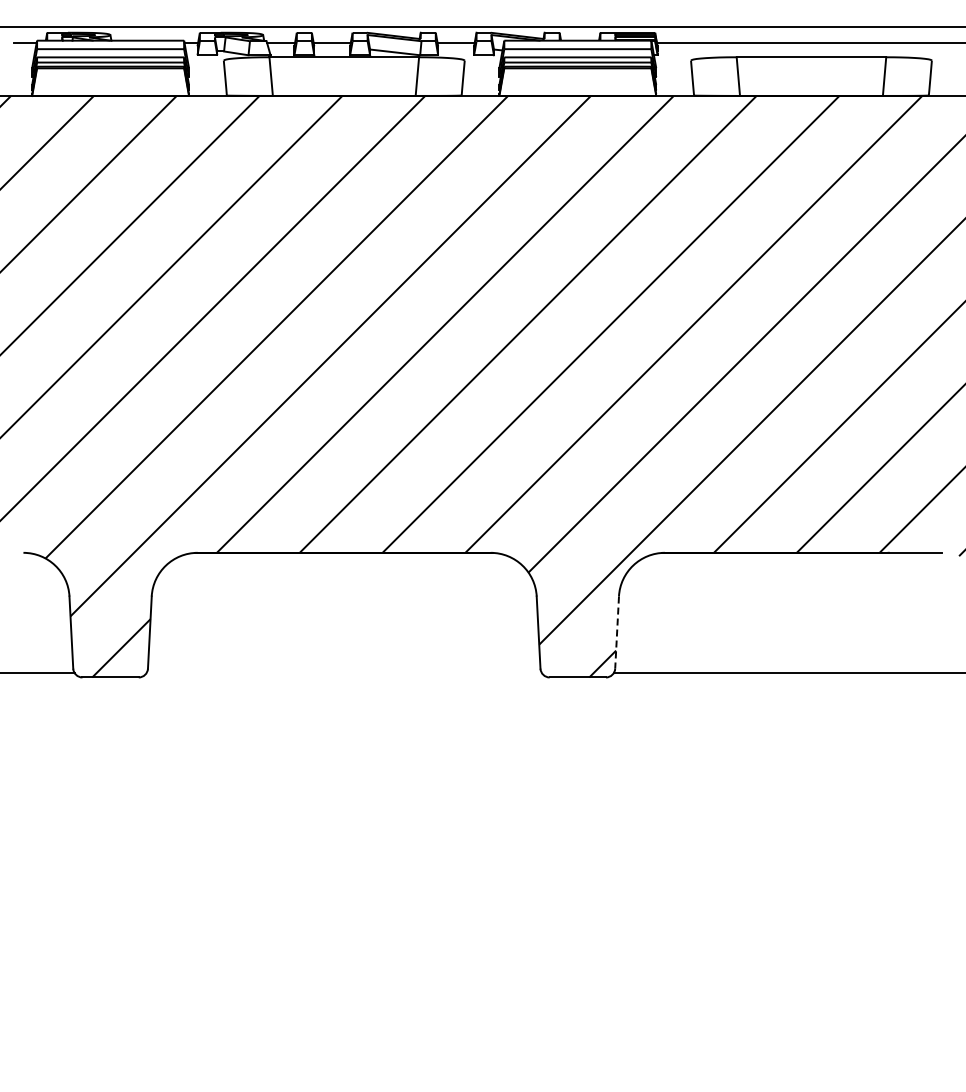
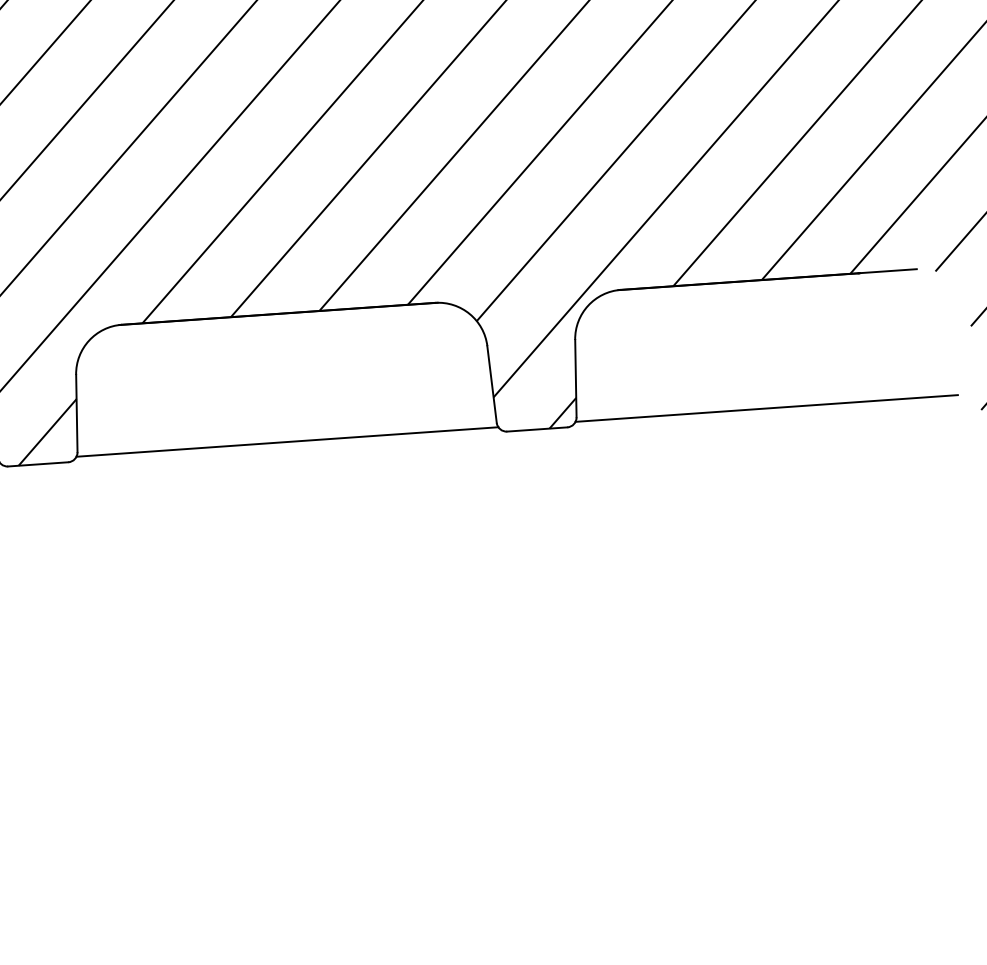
line: (617, 633) -> (576, 379), dashed -> solid
line: (343, 672) -> (286, 441), added

